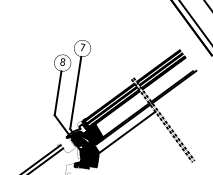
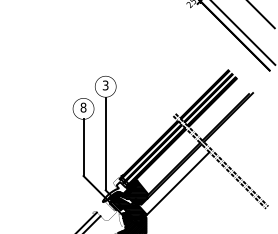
text: (82, 47) -> (105, 85), 7 -> 3

